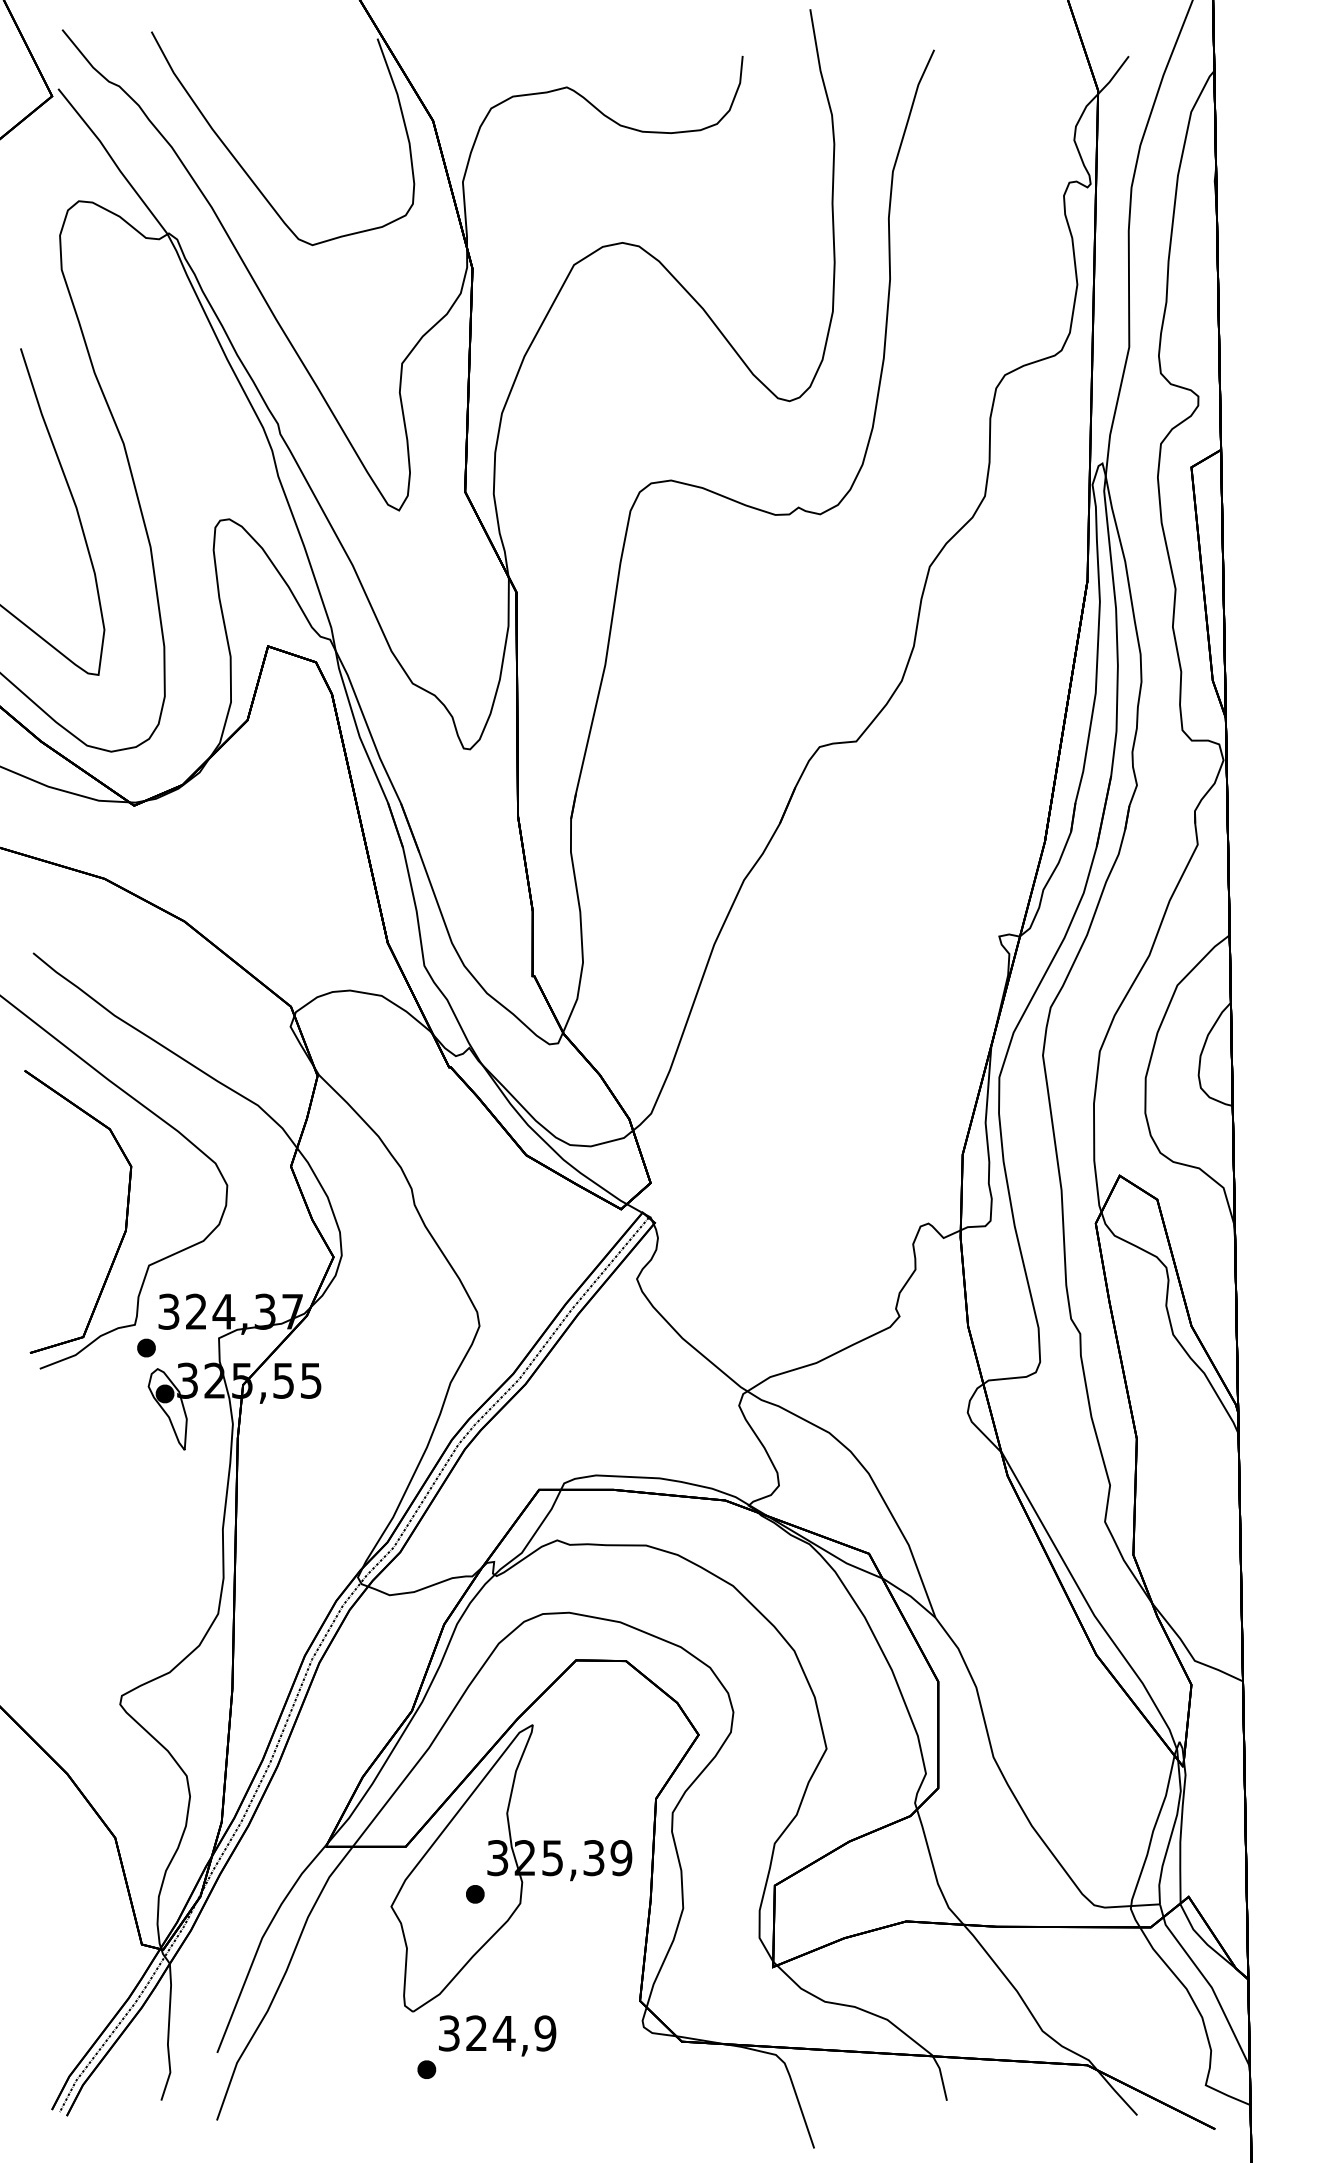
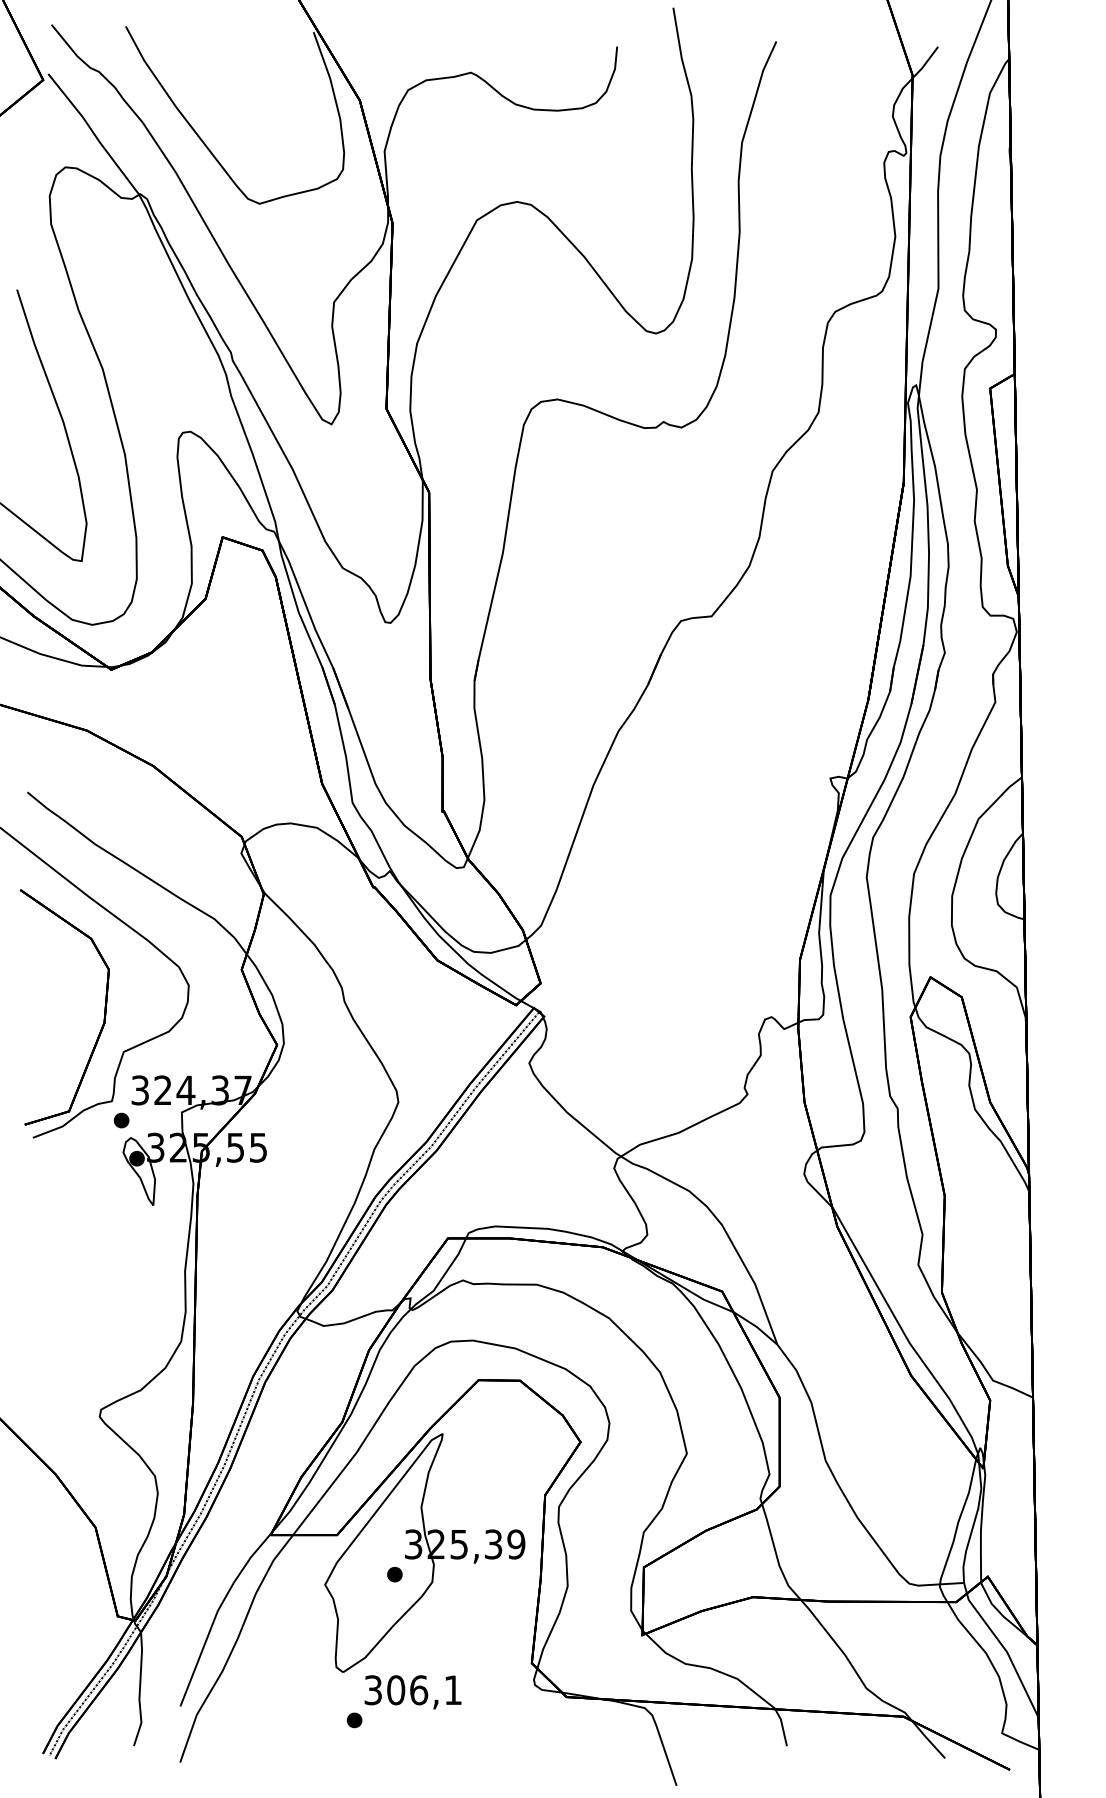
text: (511, 2033) -> (424, 1690), 324,9 -> 306,1

